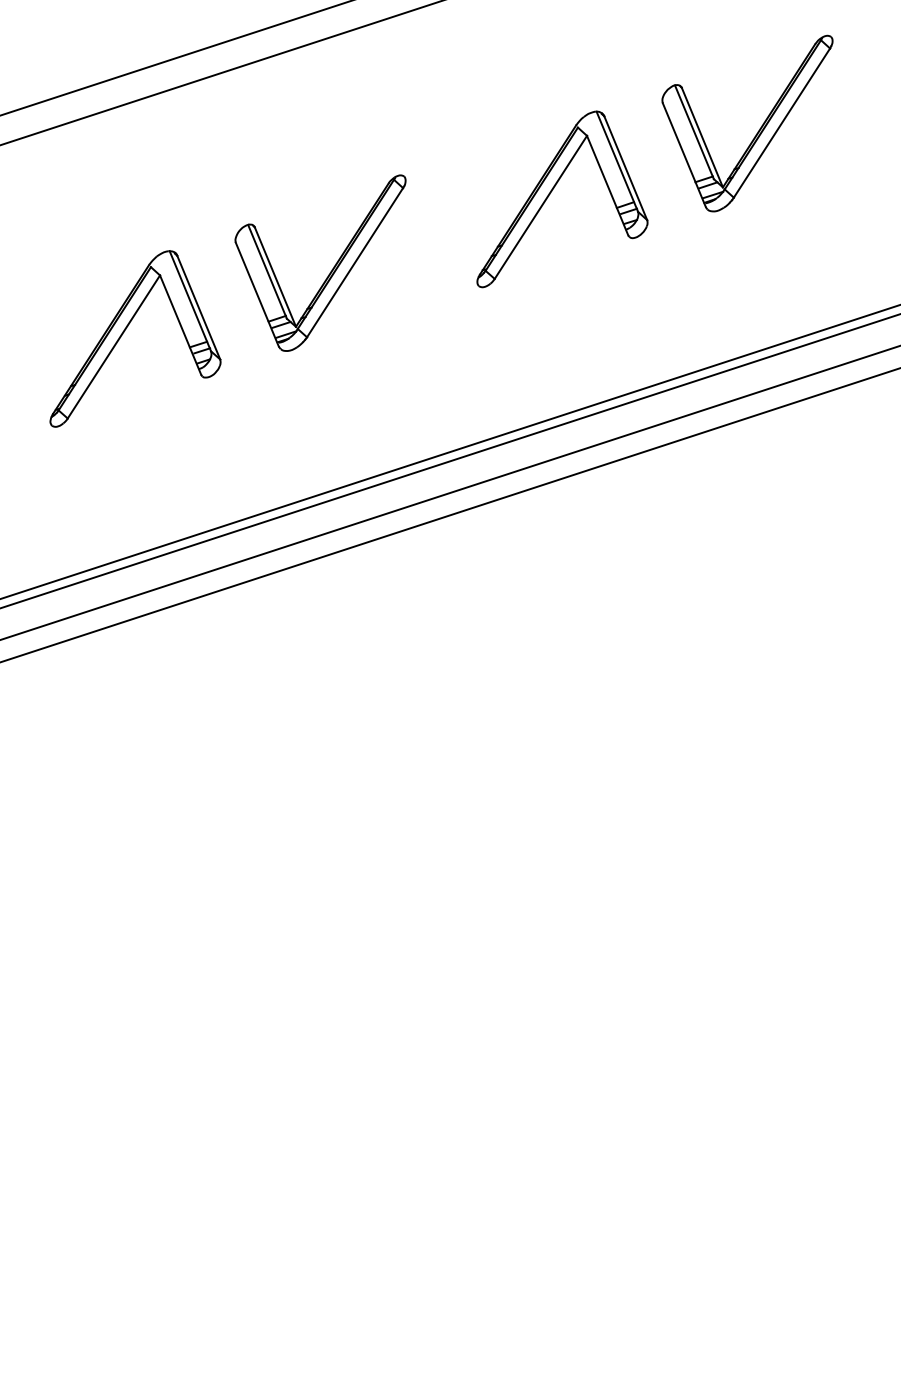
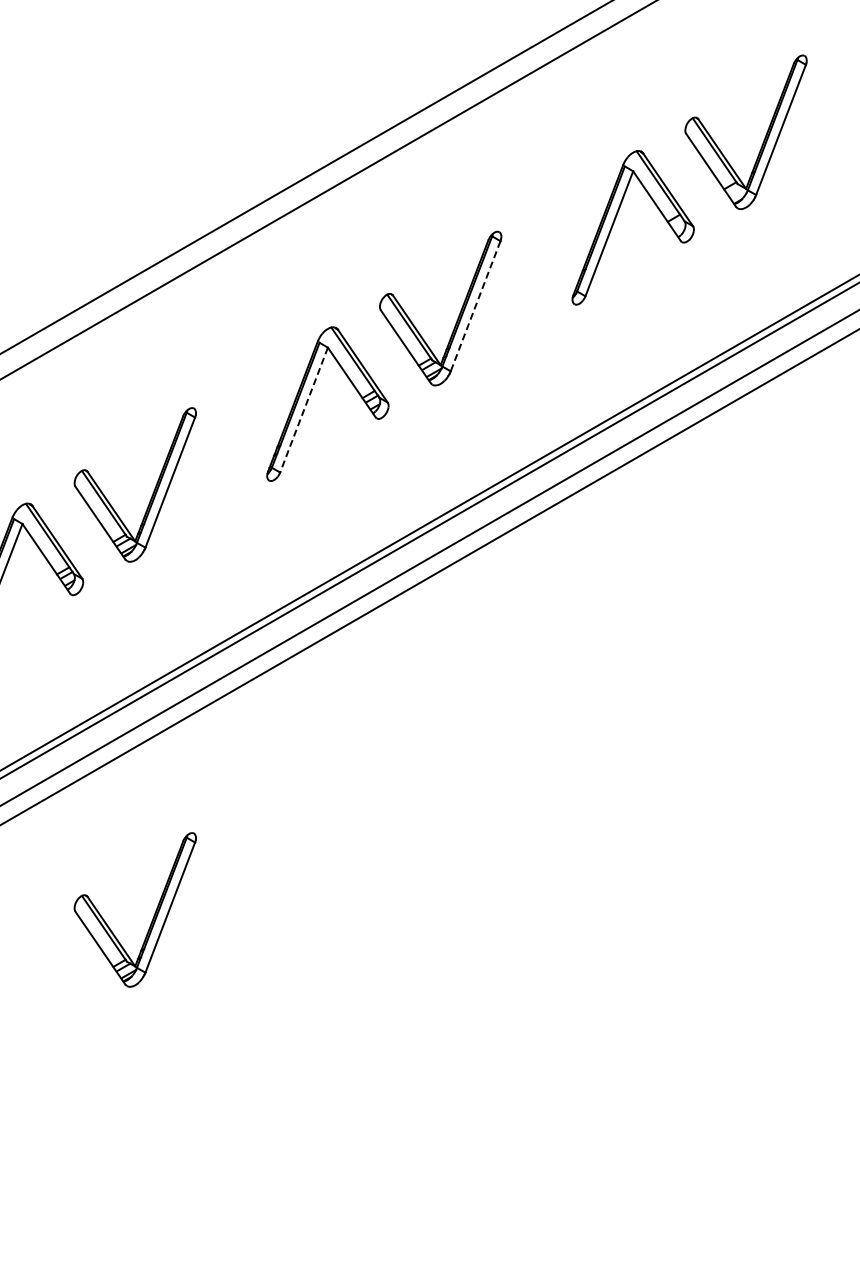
line: (781, 123) -> (475, 306), solid -> dashed
line: (541, 208) -> (304, 410), solid -> dashed
part: (220, 797) -> (153, 915), added

